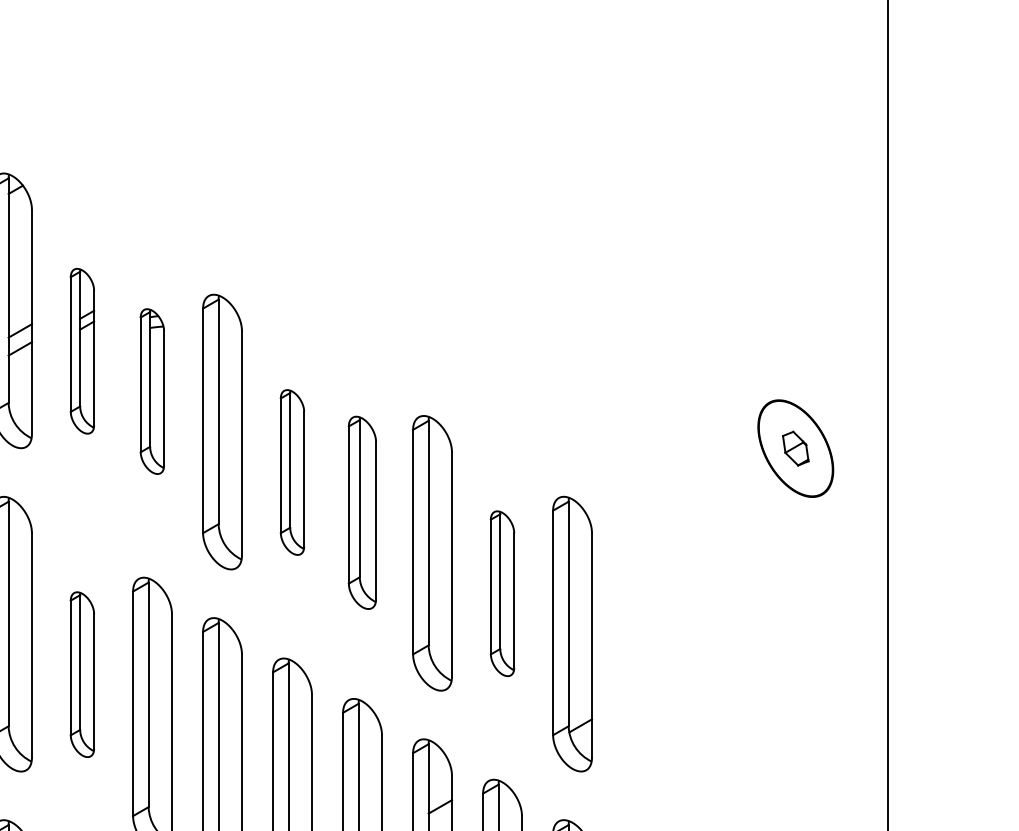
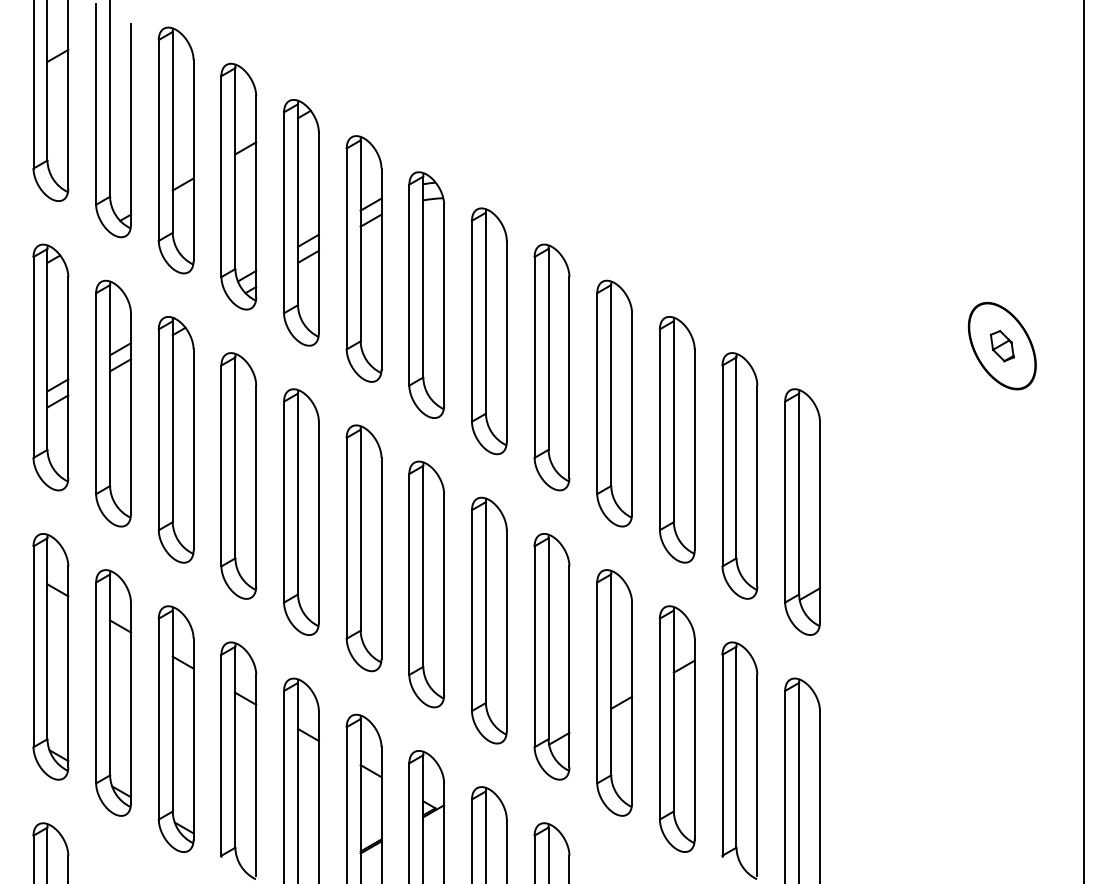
part: (81, 350) -> (363, 258), size x1.67
part: (152, 390) -> (426, 294), size x1.67
part: (291, 472) -> (551, 367), size x1.67
part: (362, 512) -> (614, 403), size x1.43
part: (502, 593) -> (739, 475), size x1.67
part: (81, 674) -> (363, 548), size x1.67

